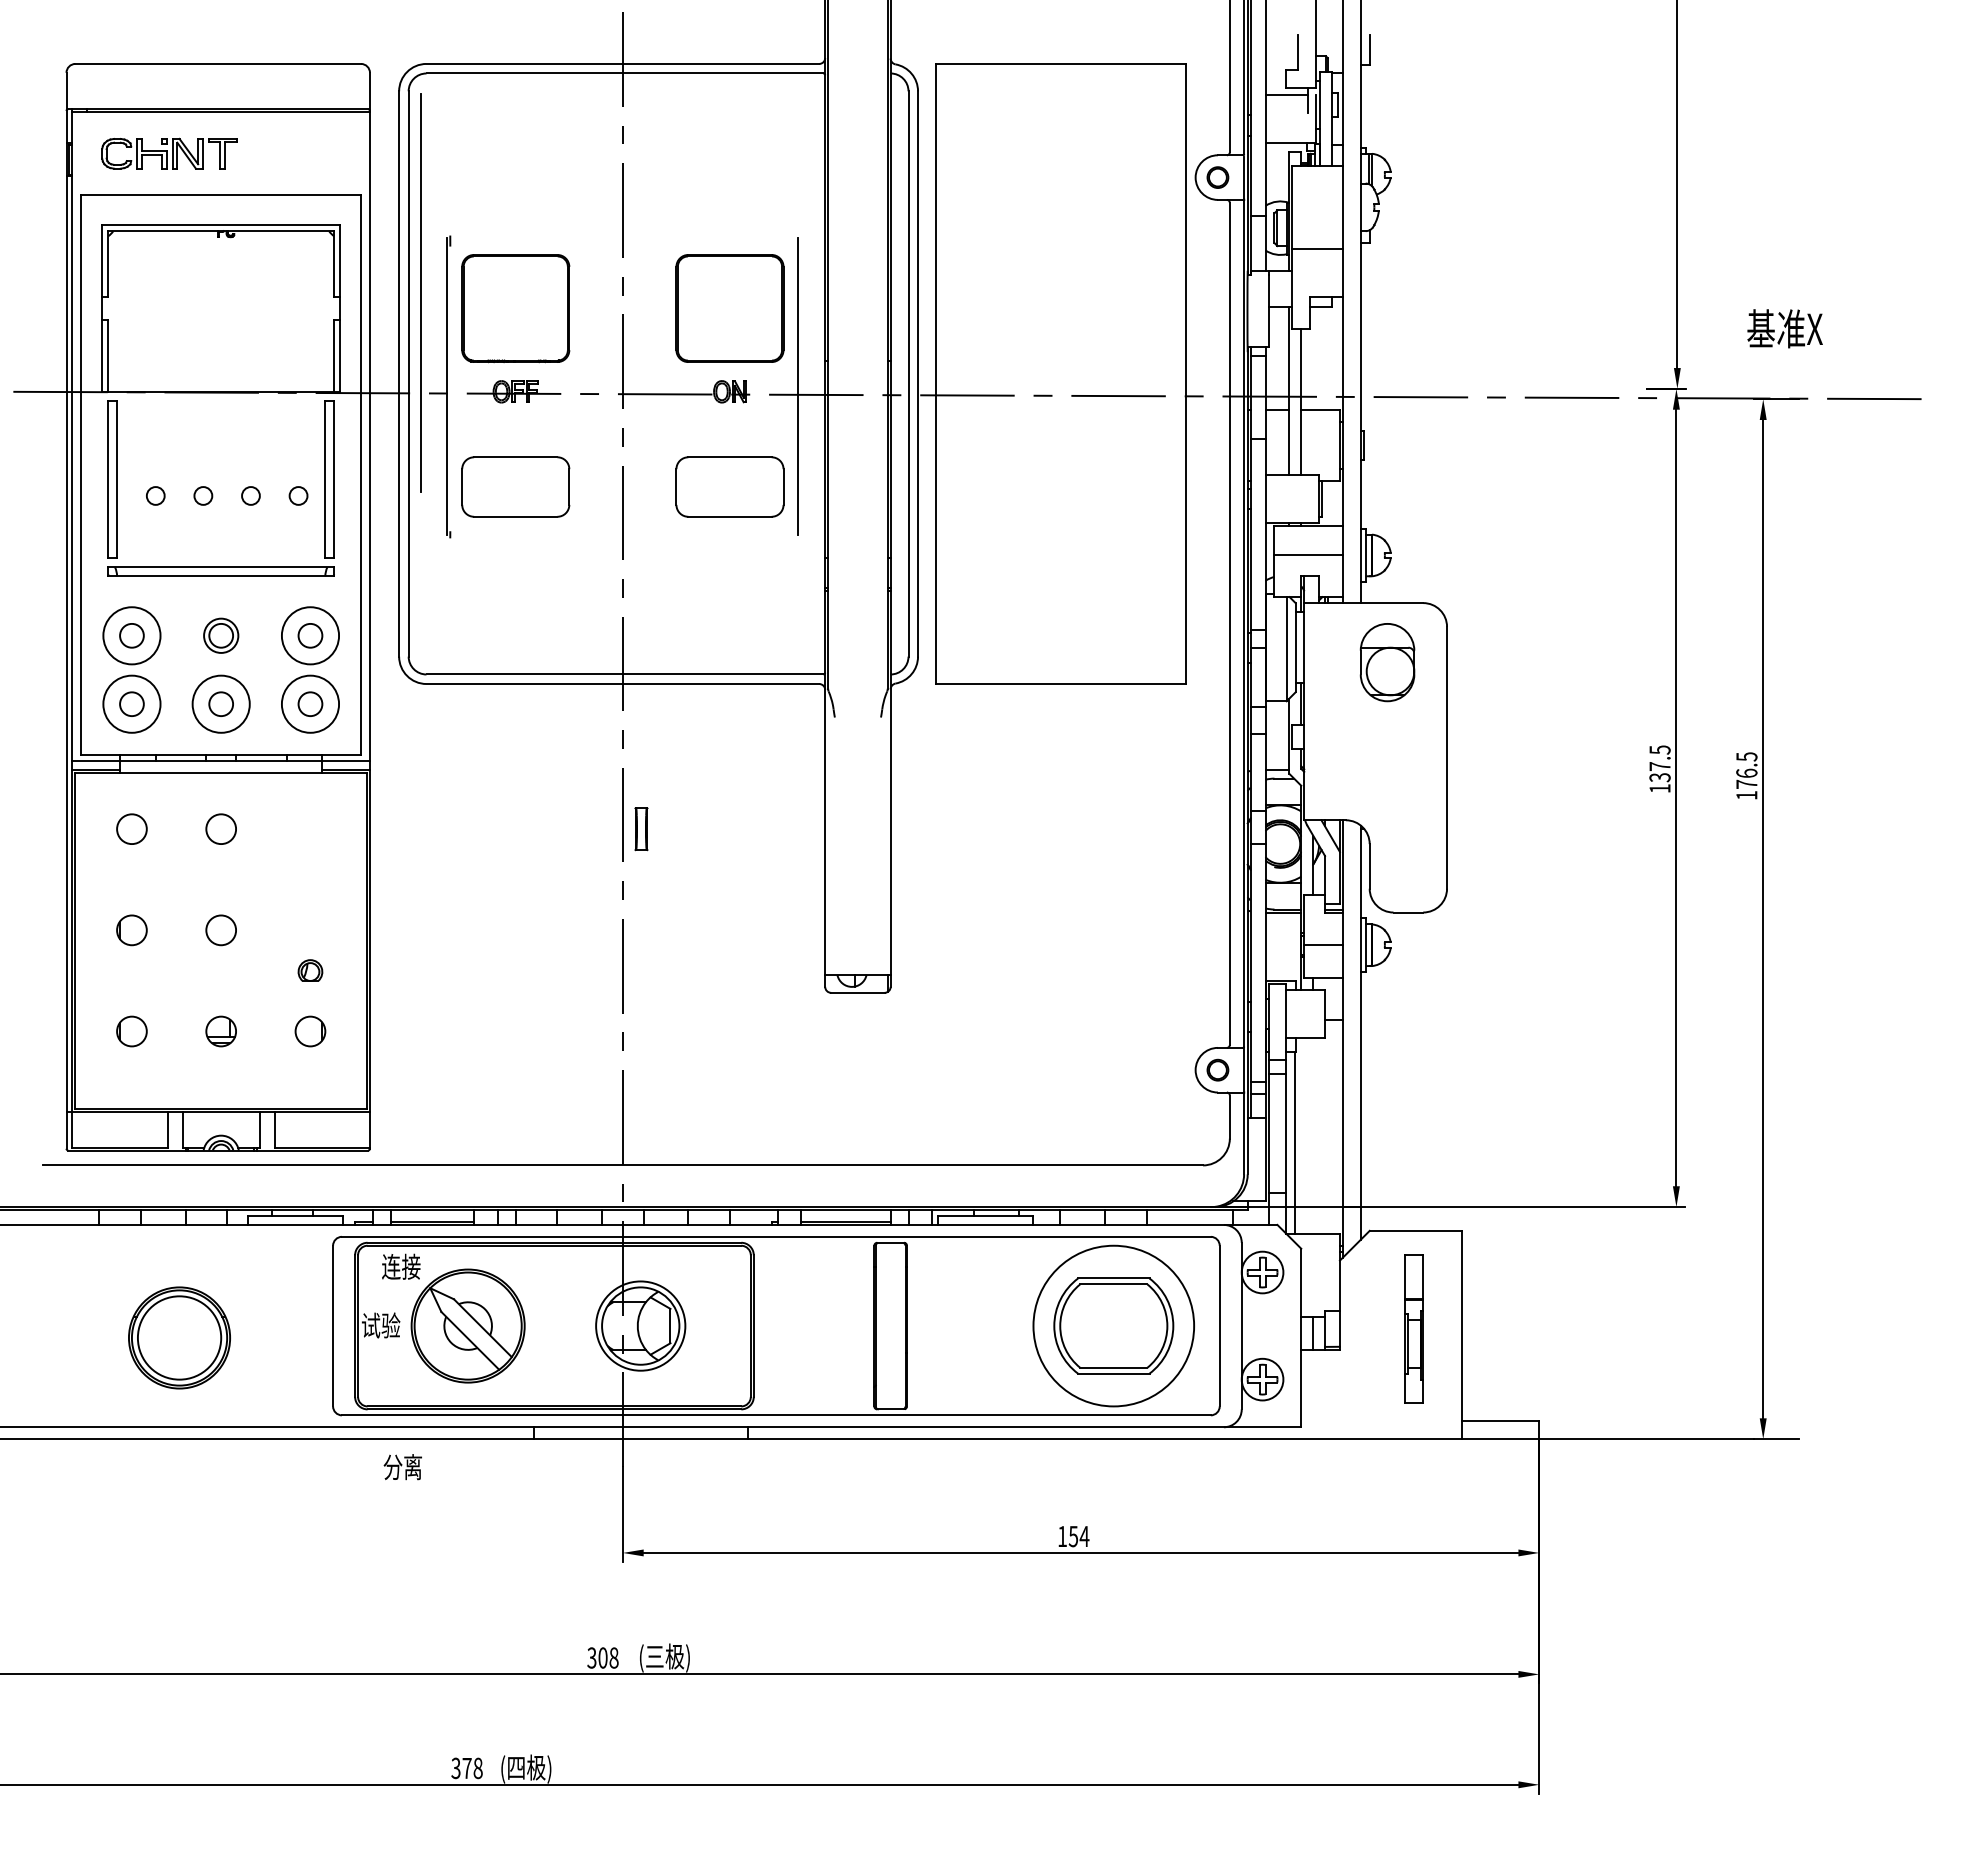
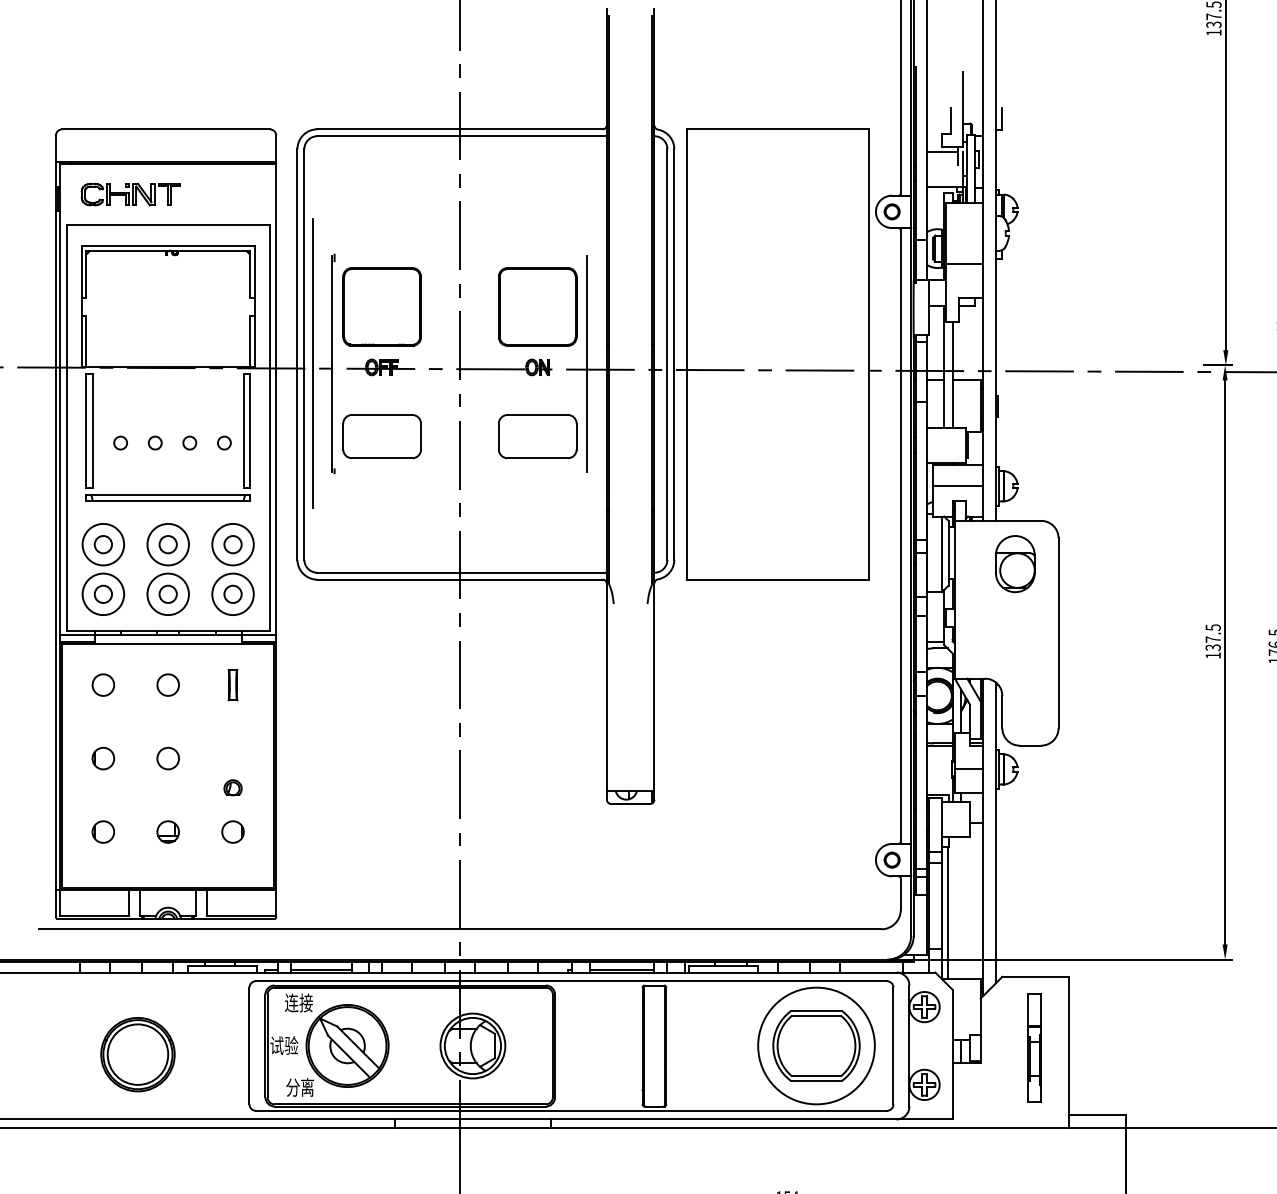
line: (420, 292) -> (312, 362), moved
circle: (220, 635) -> (167, 544), size x1.67
part: (641, 829) -> (233, 685), moved
text: (402, 1467) -> (299, 1087), moved

